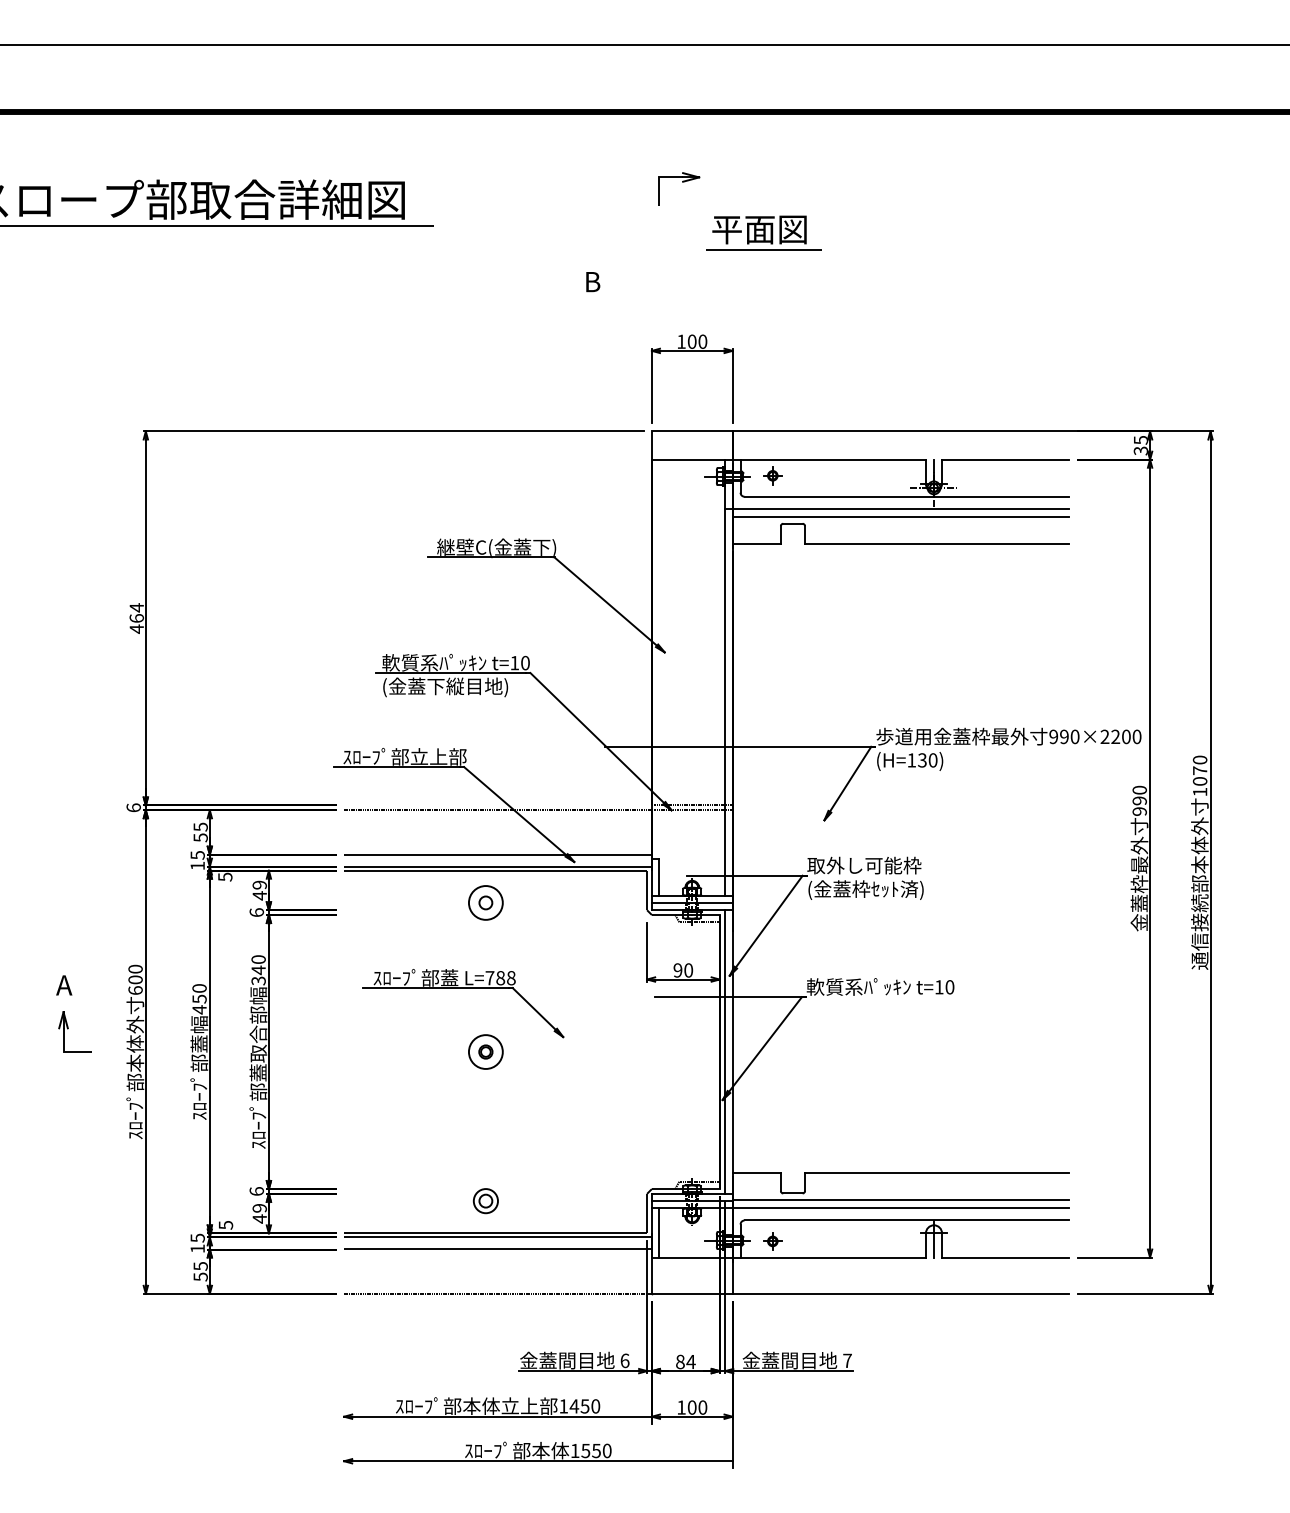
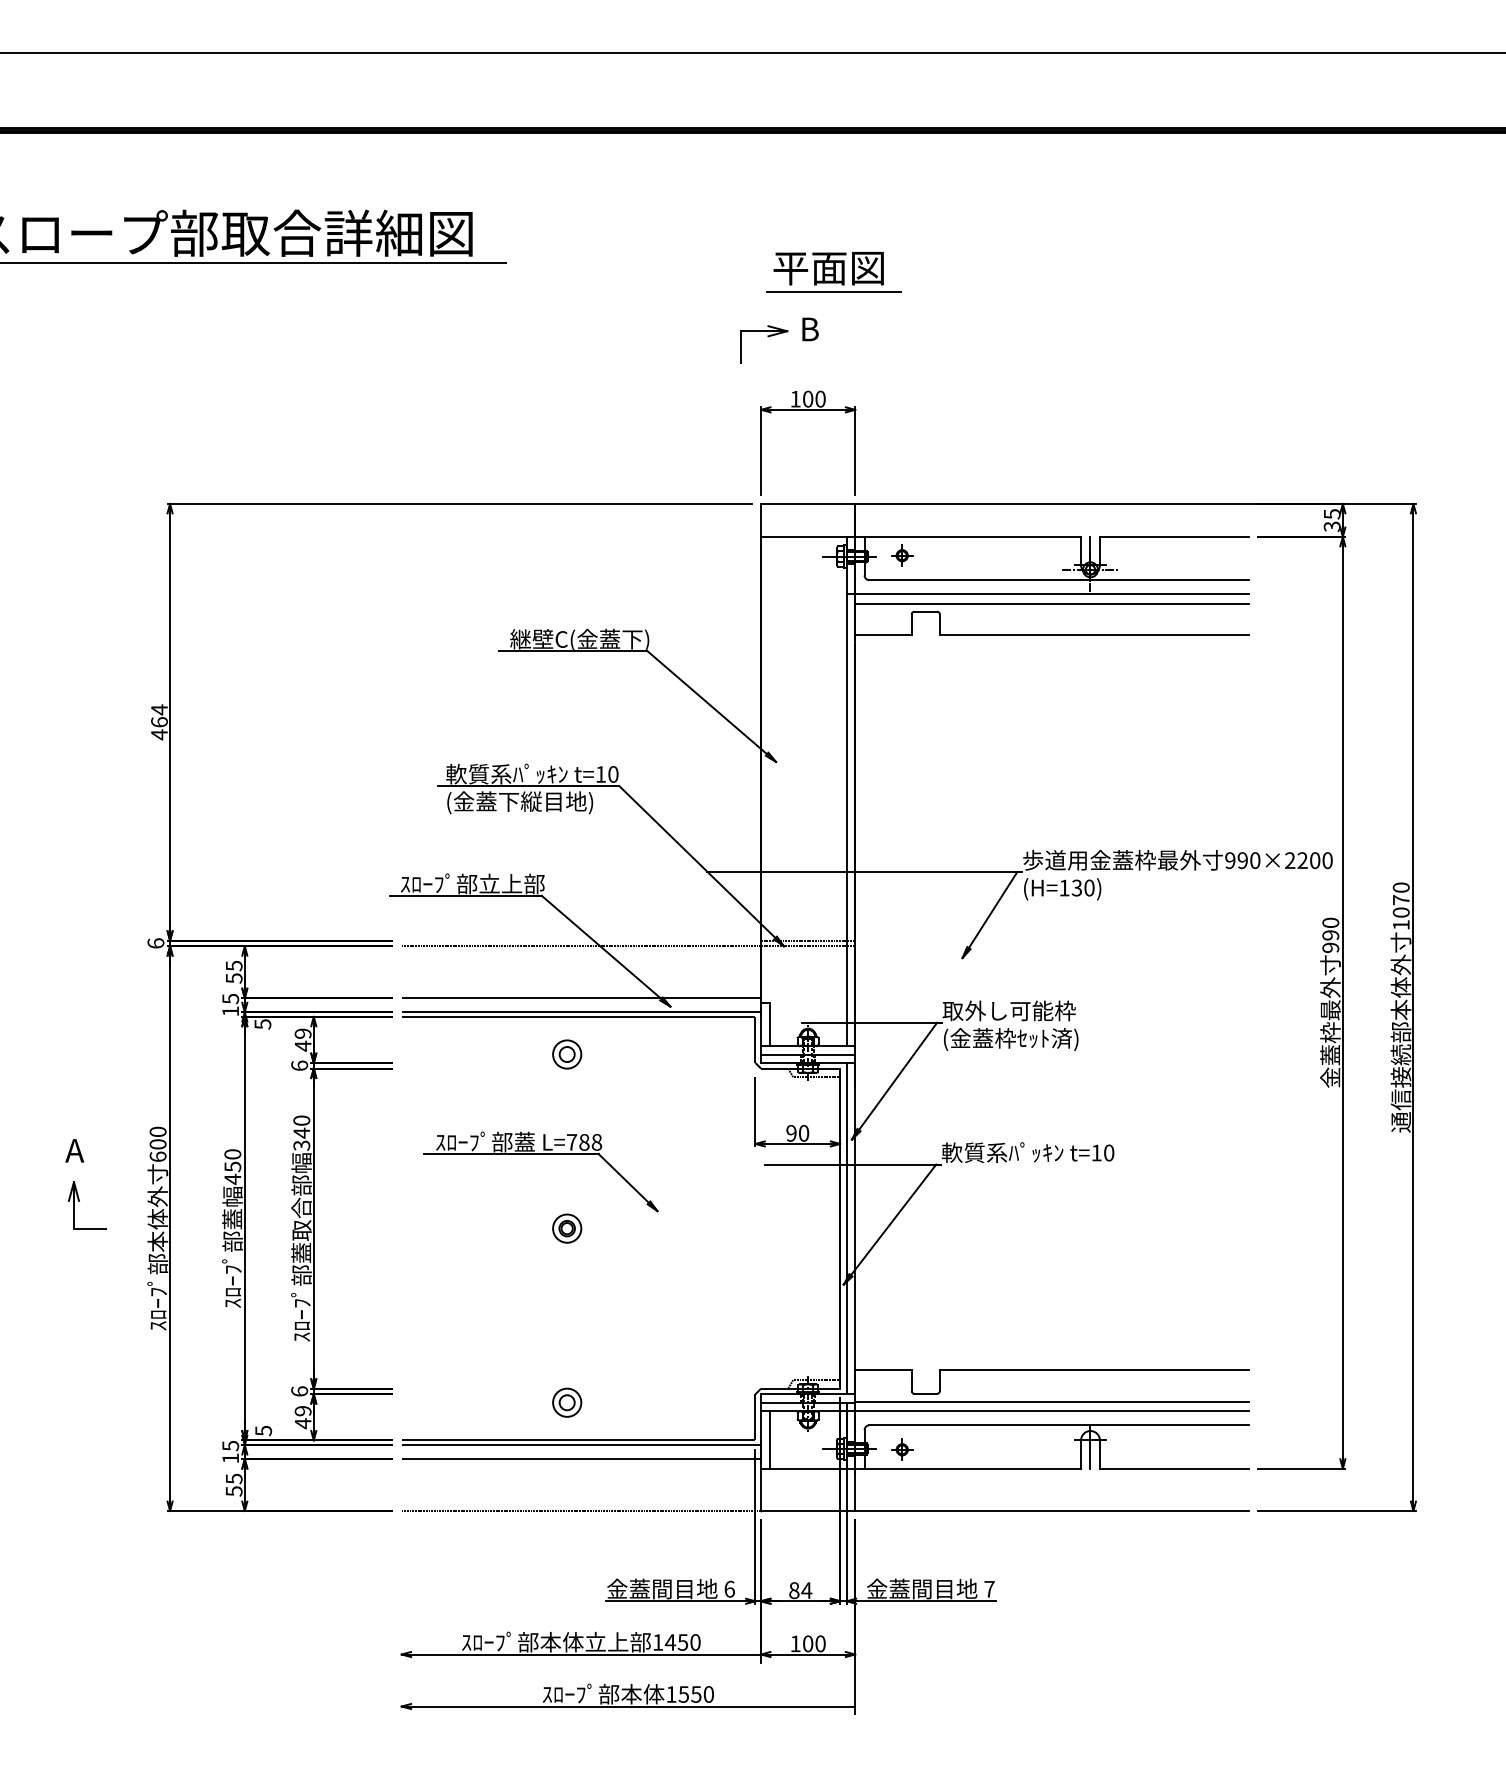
part: (682, 182) -> (767, 337), moved
part: (763, 233) -> (833, 272), moved
text: (593, 282) -> (810, 329), moved
circle: (486, 902) -> (567, 1054), size x0.71
circle: (486, 1051) -> (567, 1228), size x0.71

